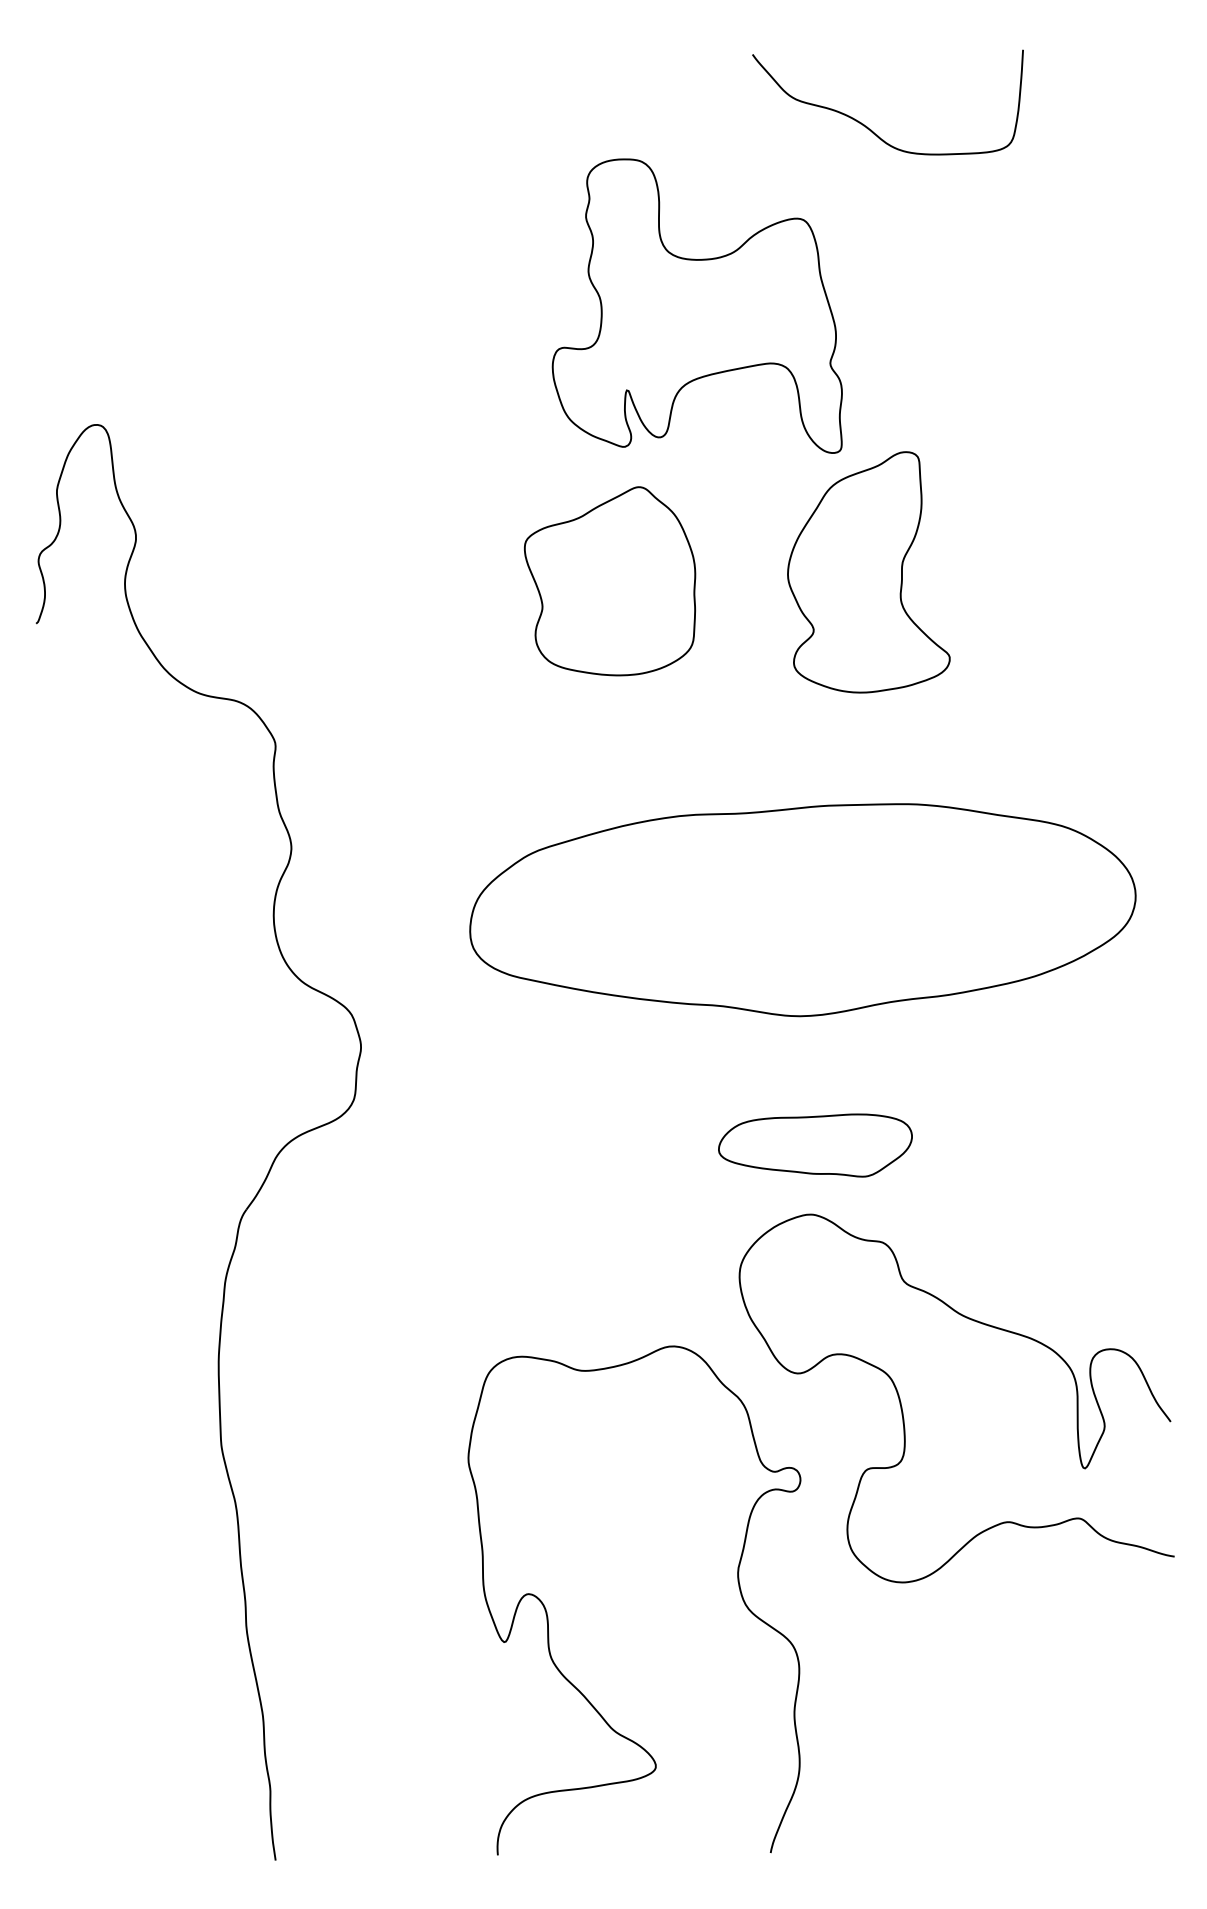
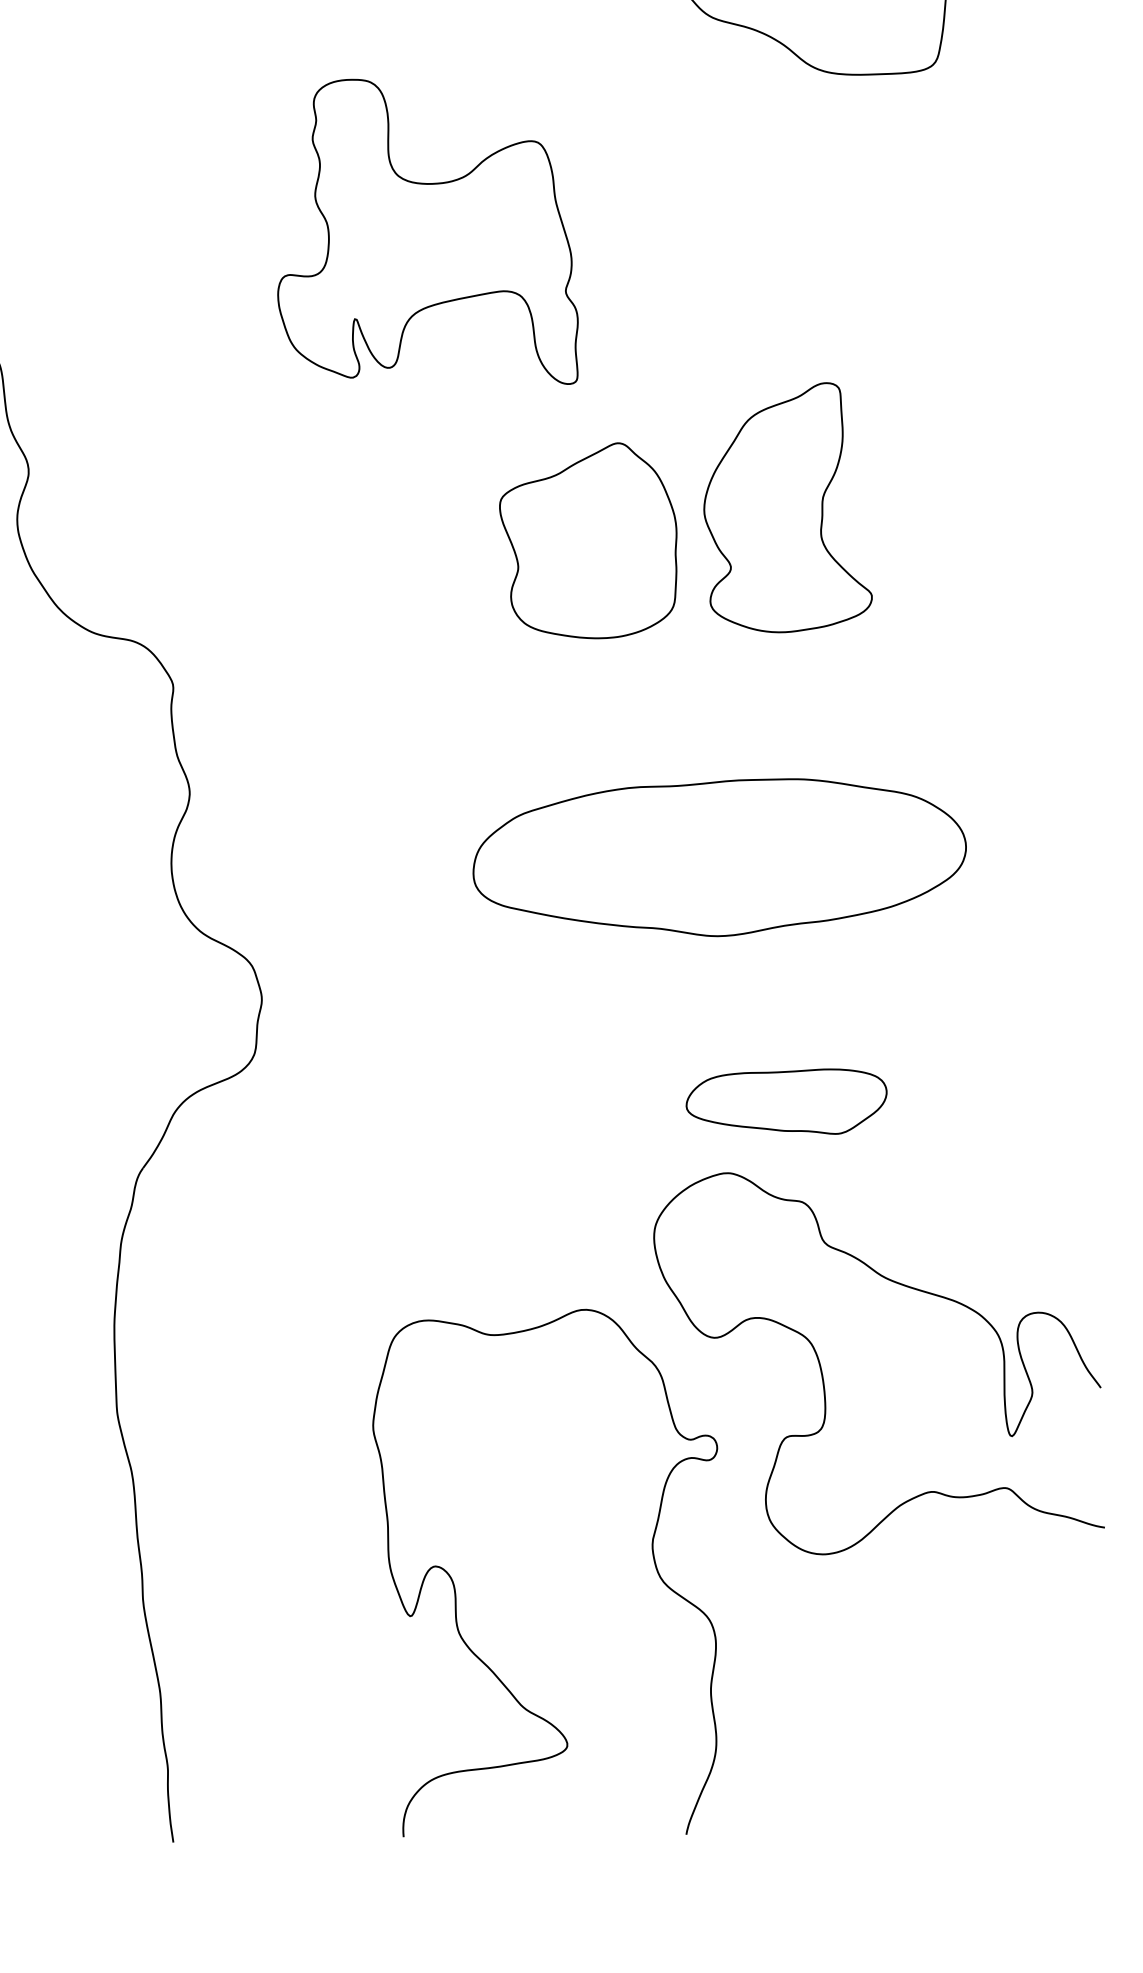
part: (696, 305) -> (427, 231), moved
part: (610, 581) -> (588, 541), moved
part: (802, 909) -> (719, 857), size x0.71
part: (815, 1145) -> (786, 1101), moved

